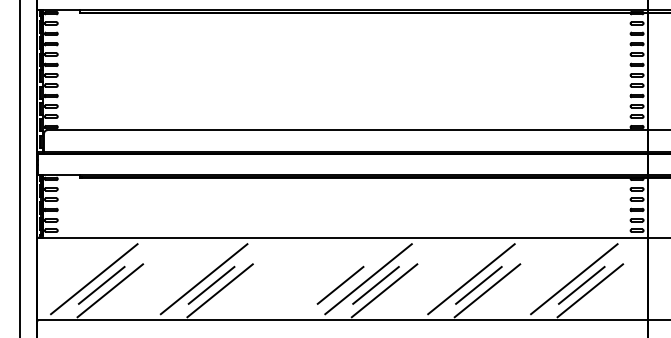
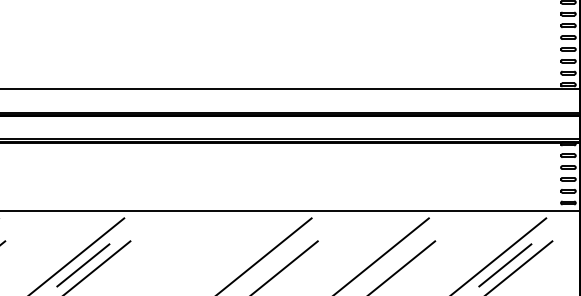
line: (340, 284) -> (230, 264), removed
line: (375, 284) -> (270, 264), removed
line: (478, 284) -> (387, 264), removed

